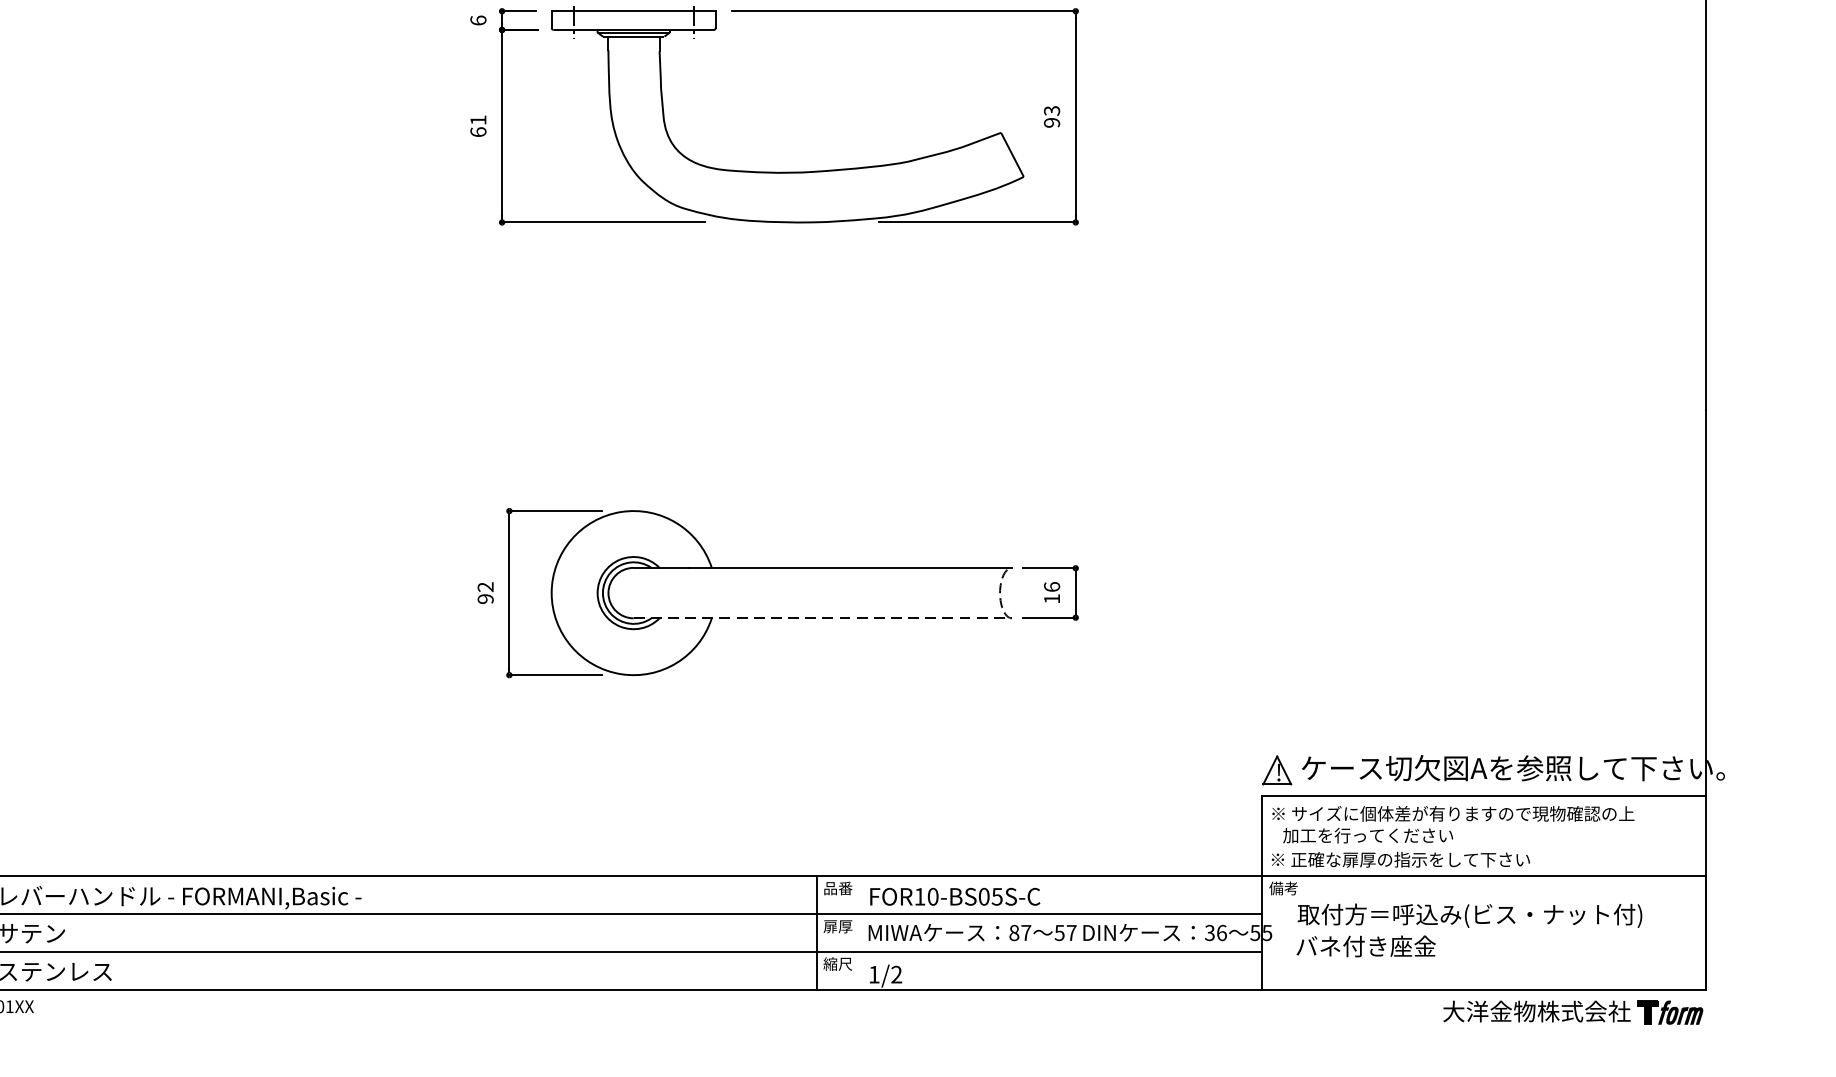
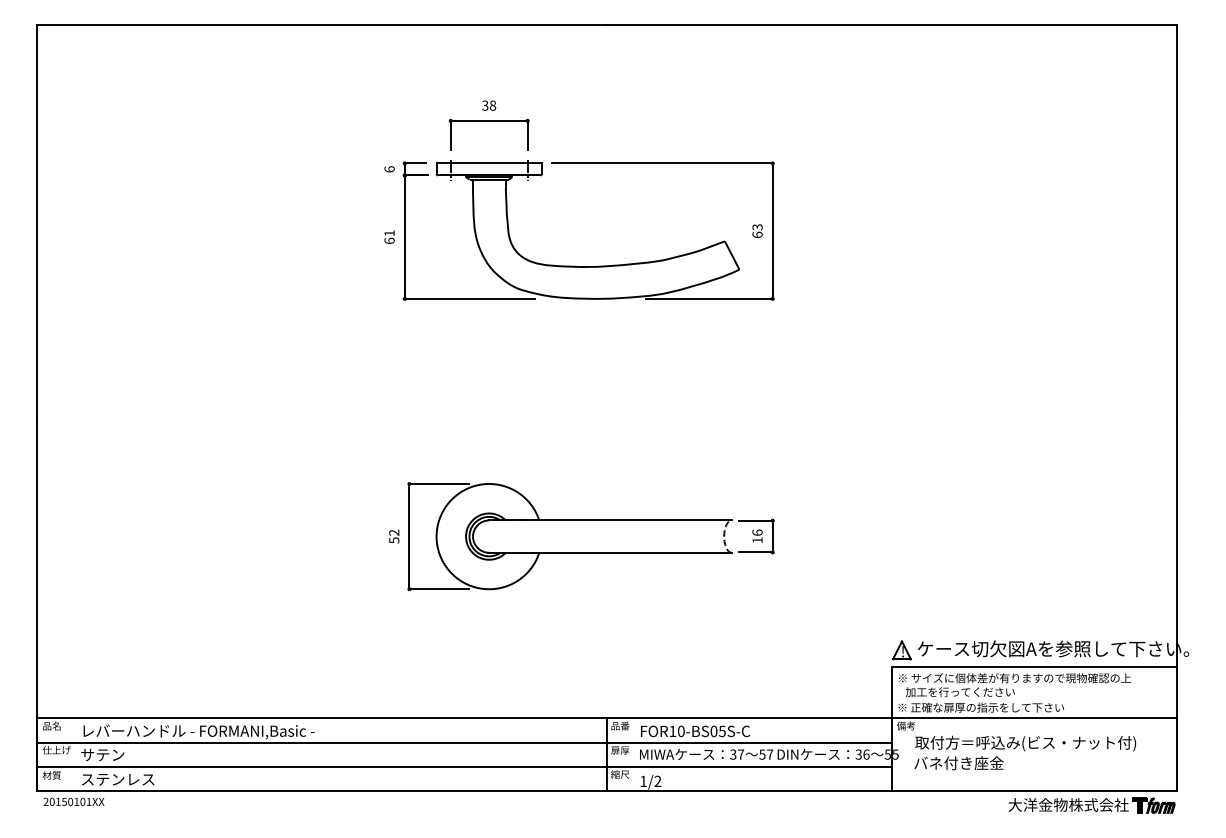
text: (1051, 122) -> (757, 234), 93 -> 63
text: (486, 599) -> (394, 540), 92 -> 52
line: (824, 617) -> (611, 552), dashed -> solid
text: (1014, 932) -> (733, 754), 87 -> 37

